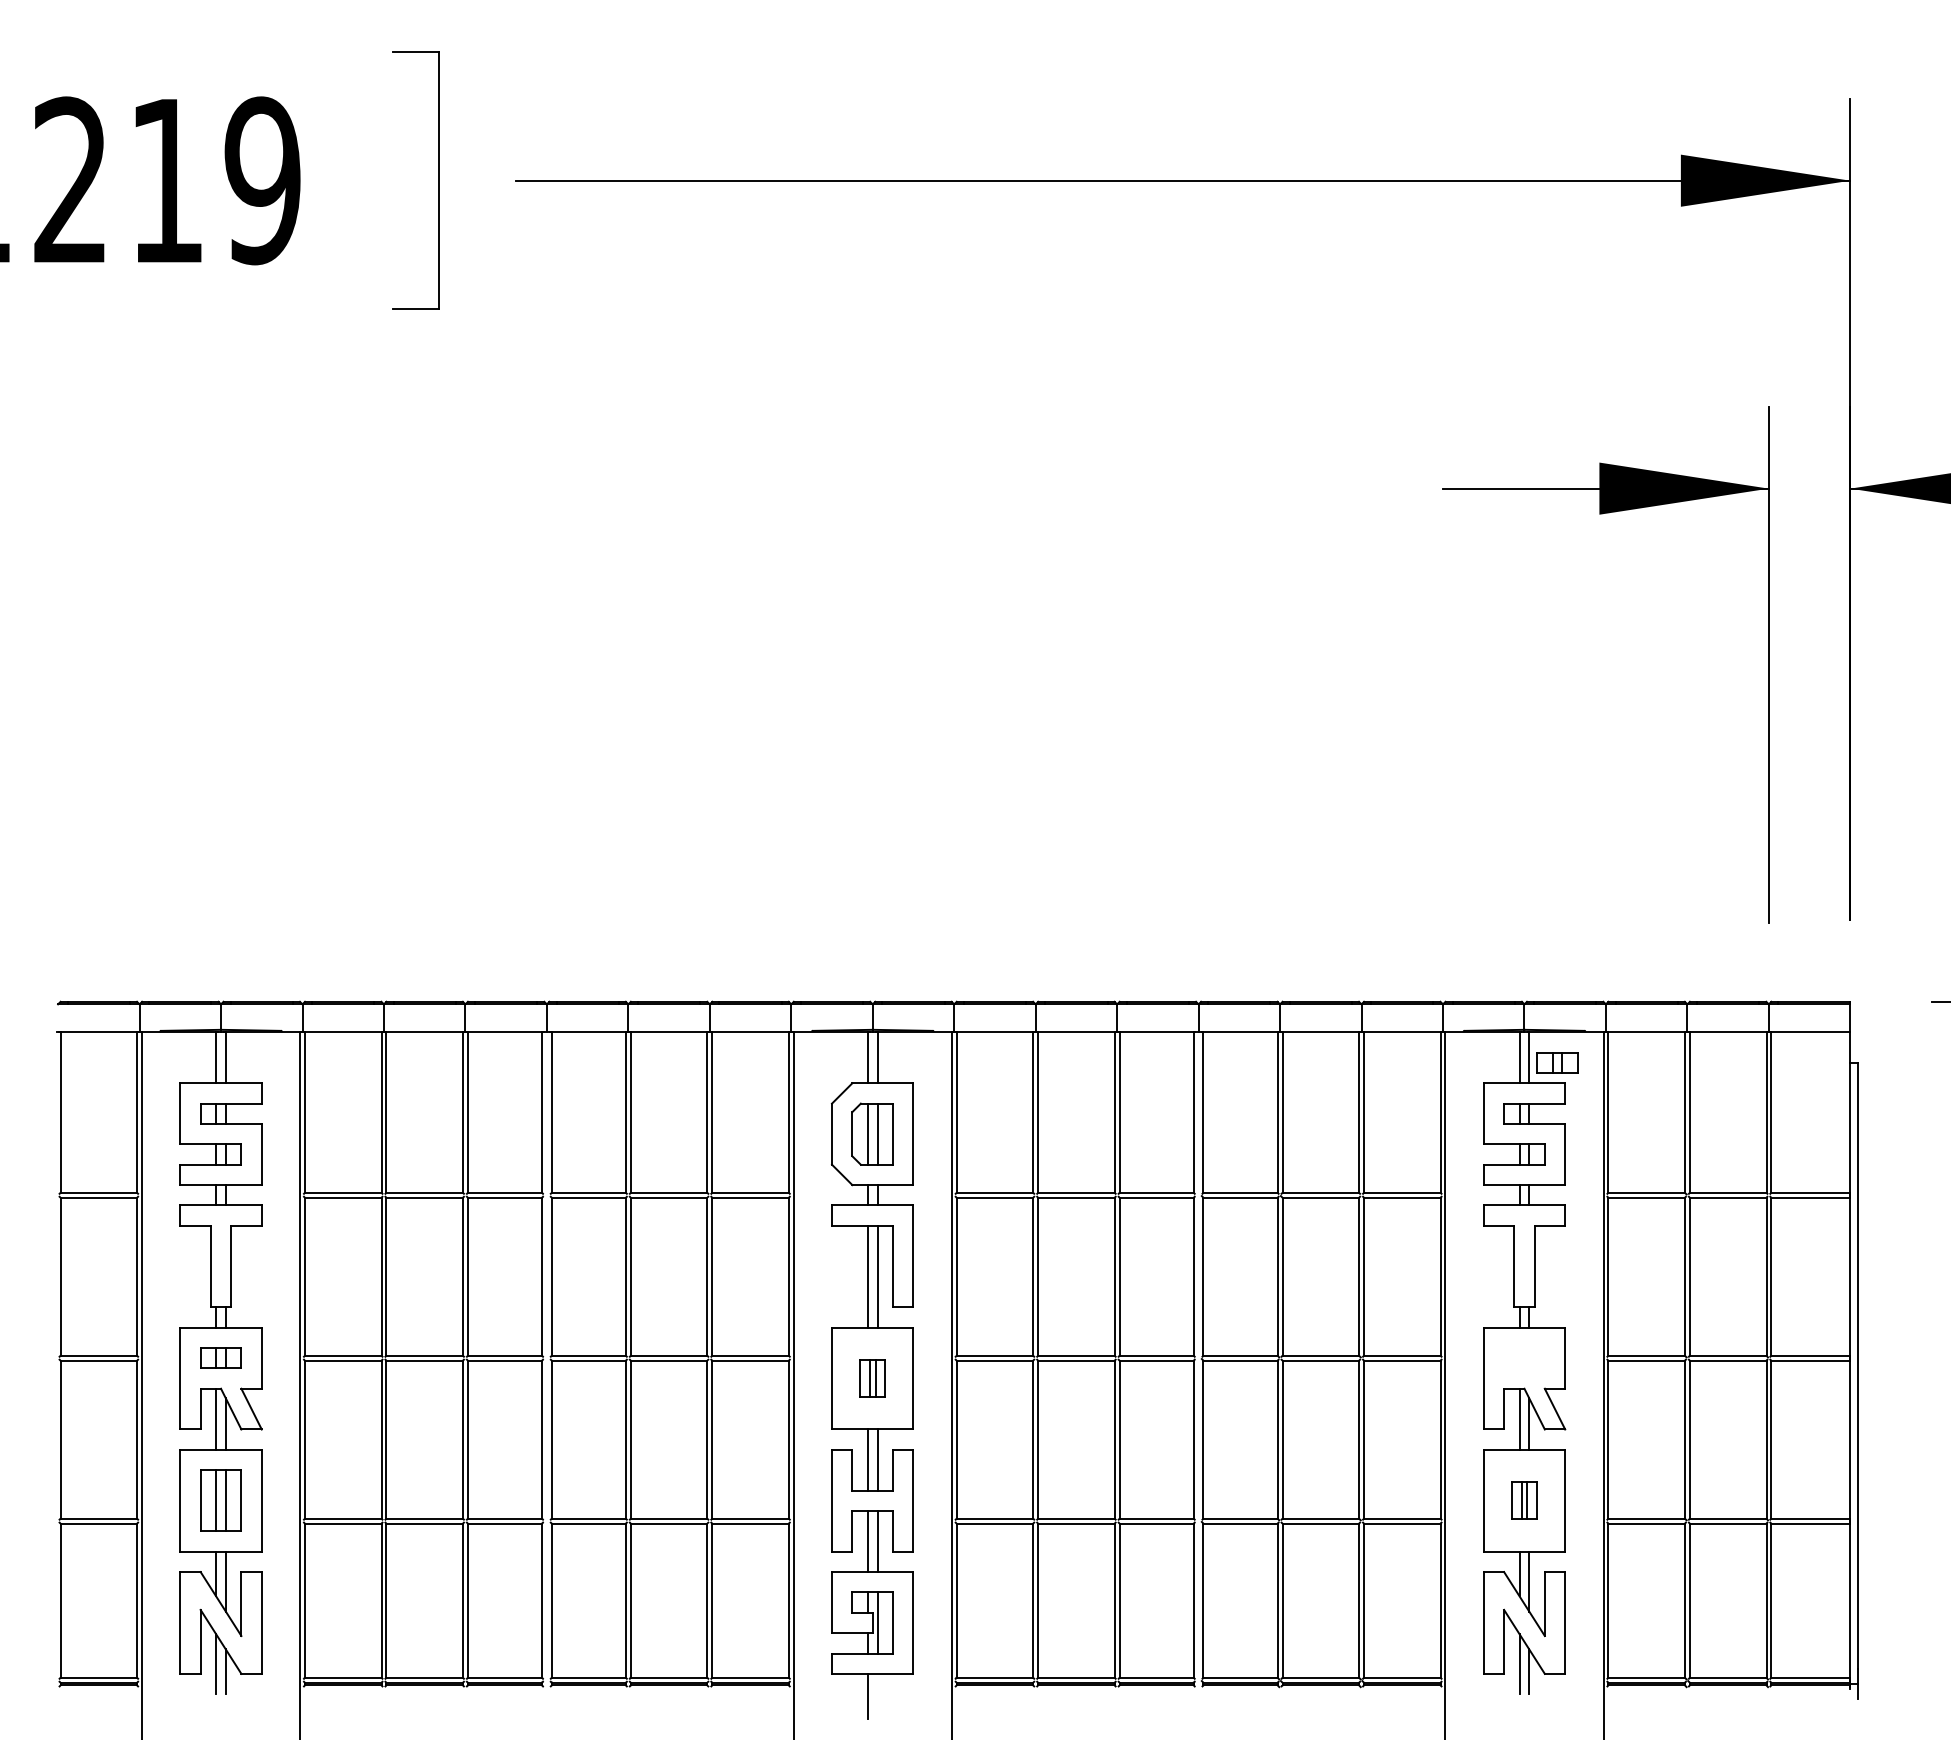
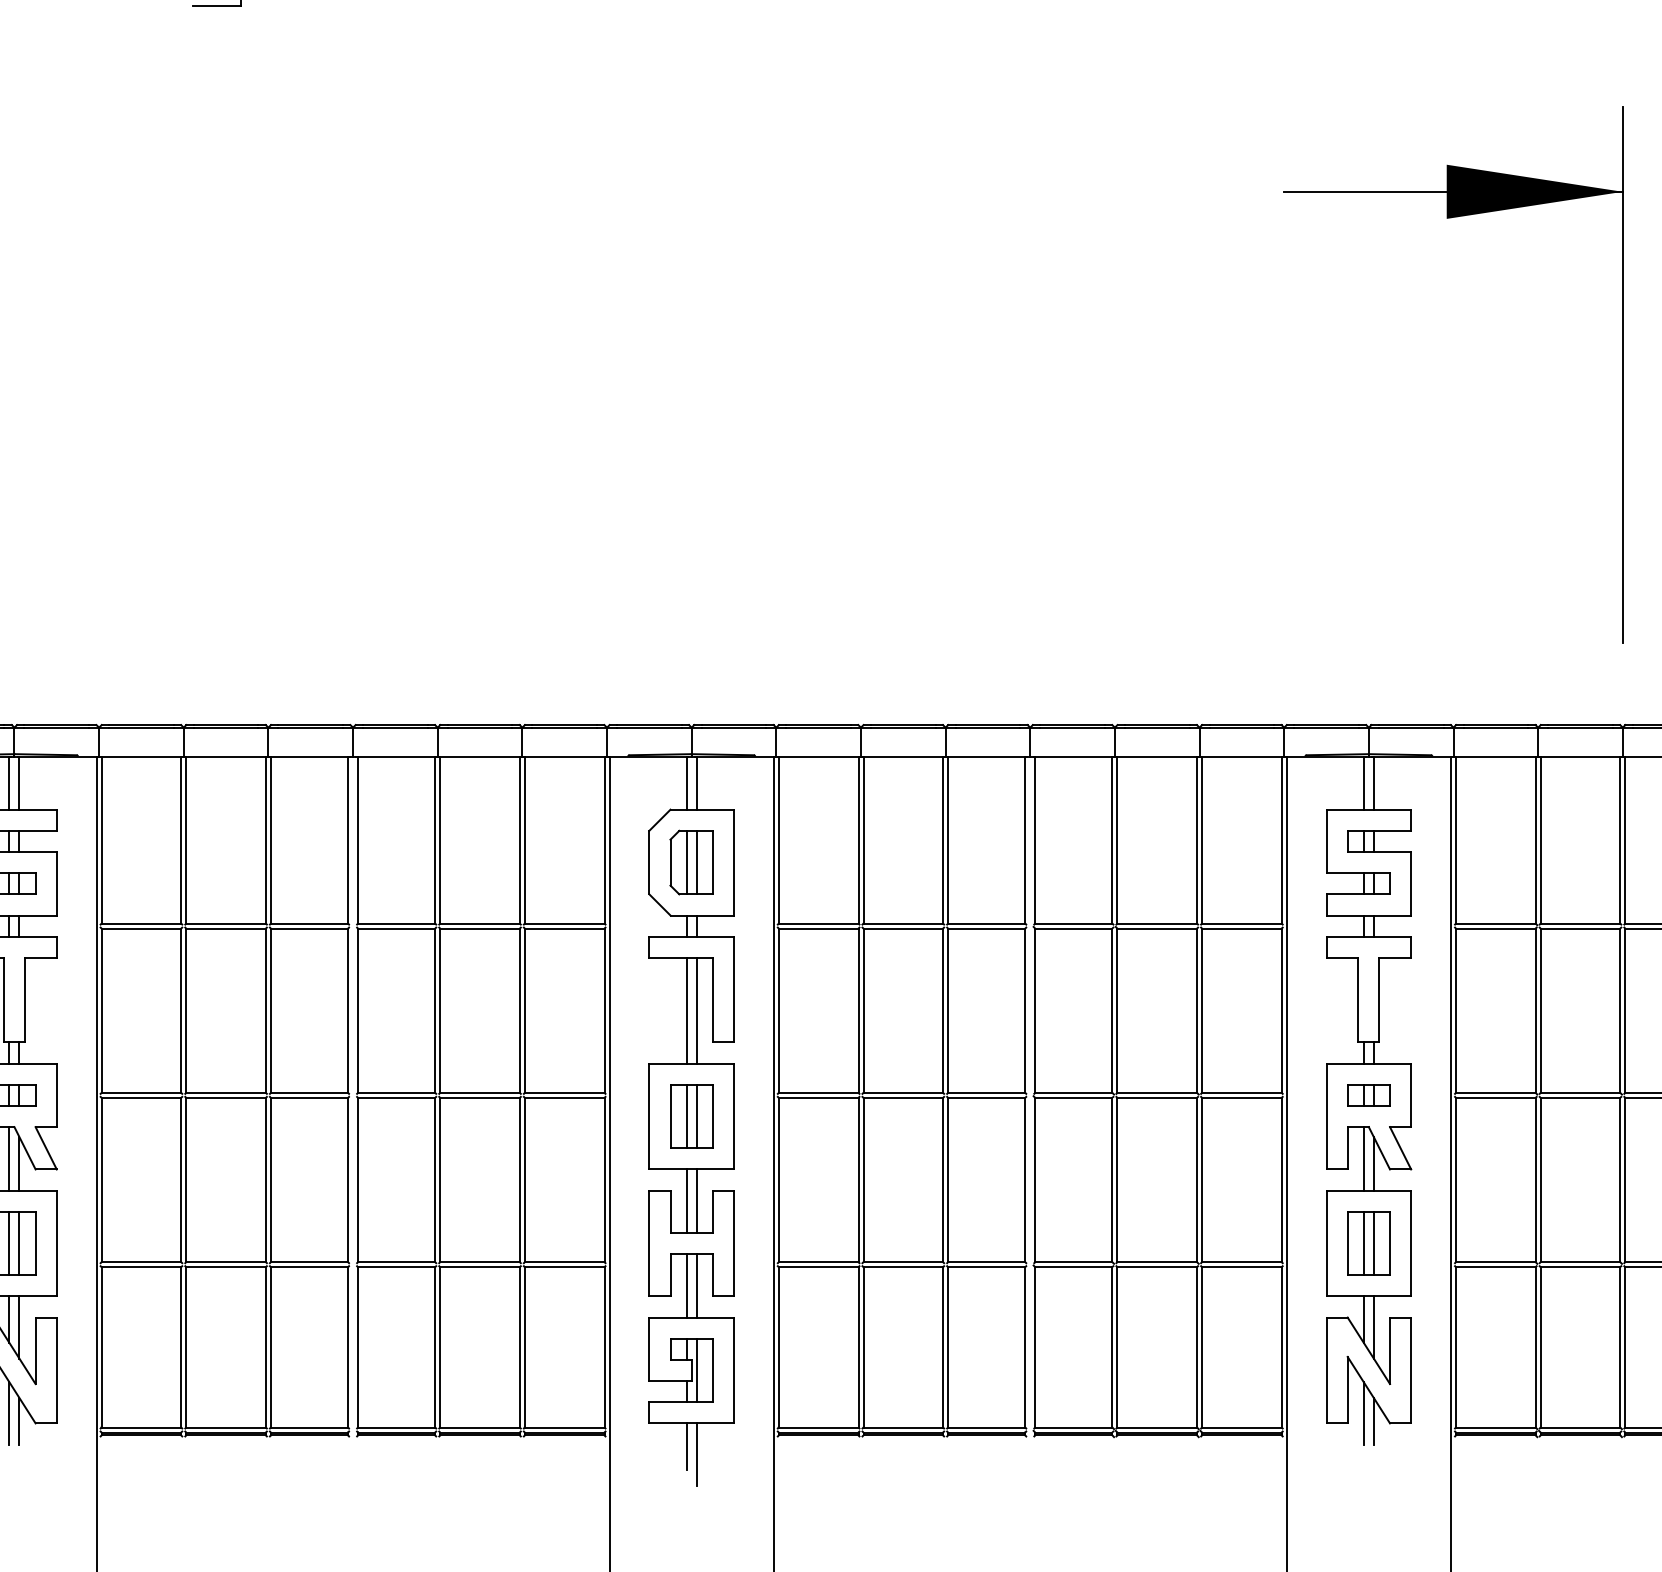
part: (1557, 1062) -> (1368, 1094), moved
part: (872, 1378) -> (691, 1116), size x1.67
part: (1524, 1500) -> (1368, 1243), size x1.67
line: (877, 1703) -> (696, 1454), added

